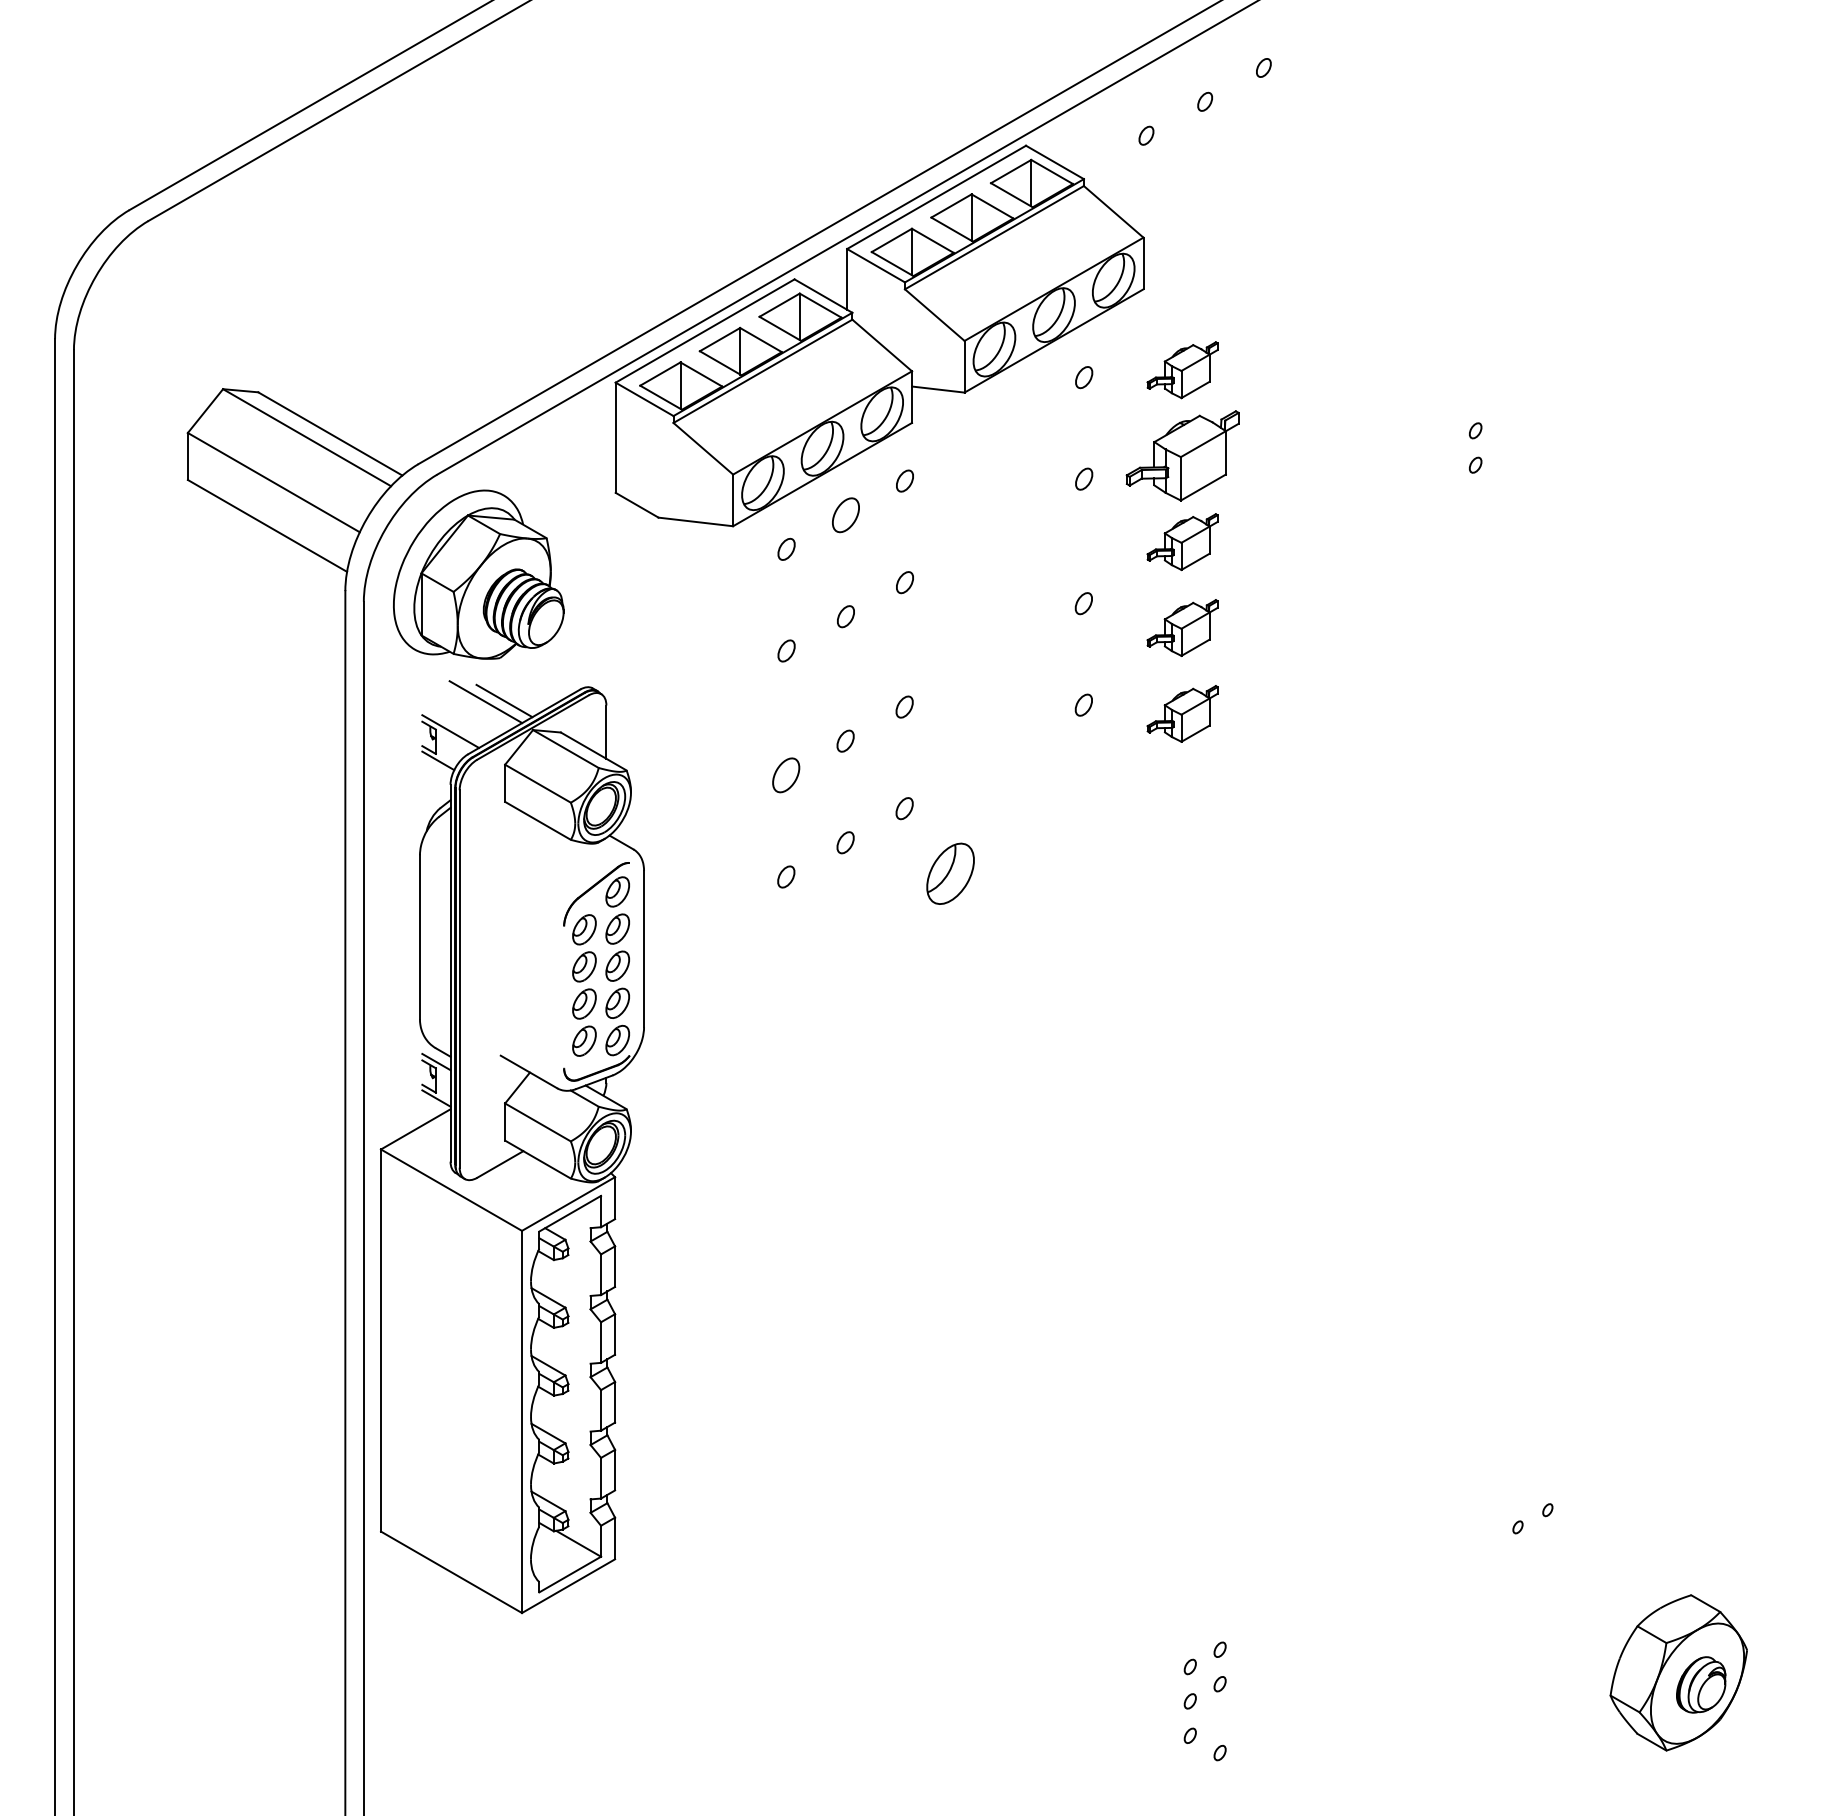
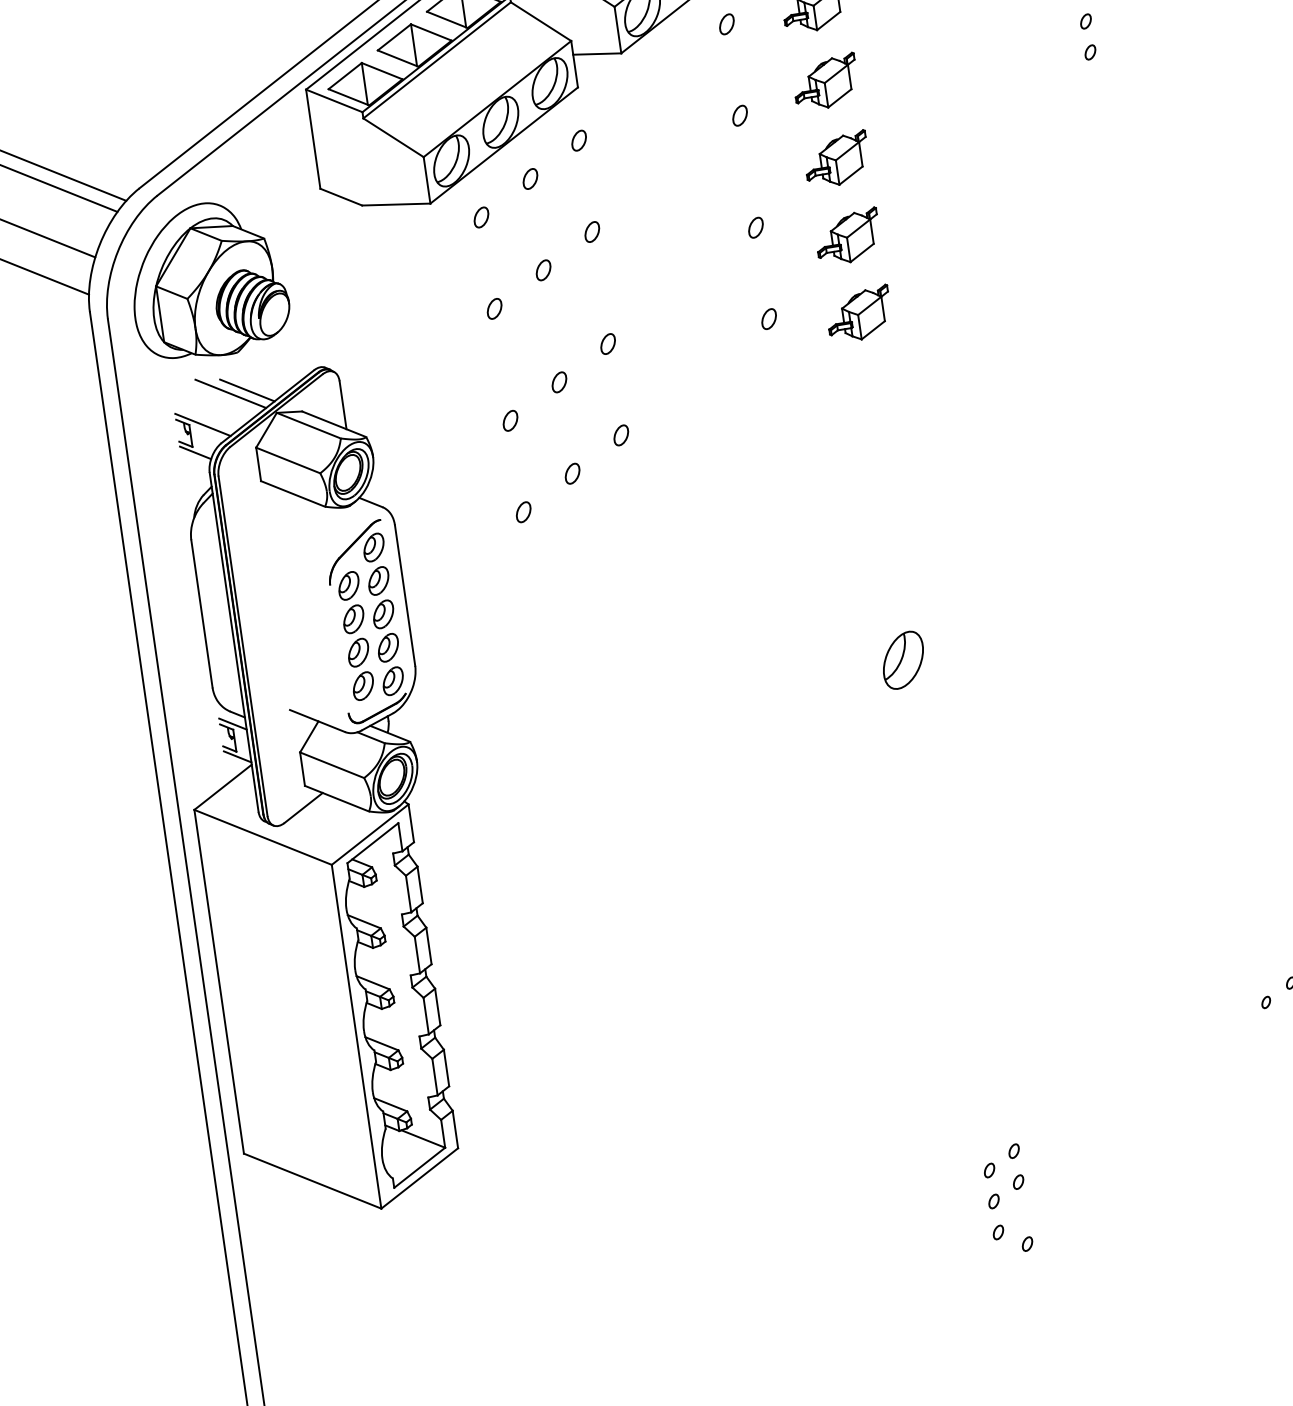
part: (1182, 456) -> (825, 82), size x0.62
part: (845, 514) -> (529, 178), size x0.62
part: (786, 775) -> (510, 420), size x0.62
part: (950, 873) -> (903, 660), moved

